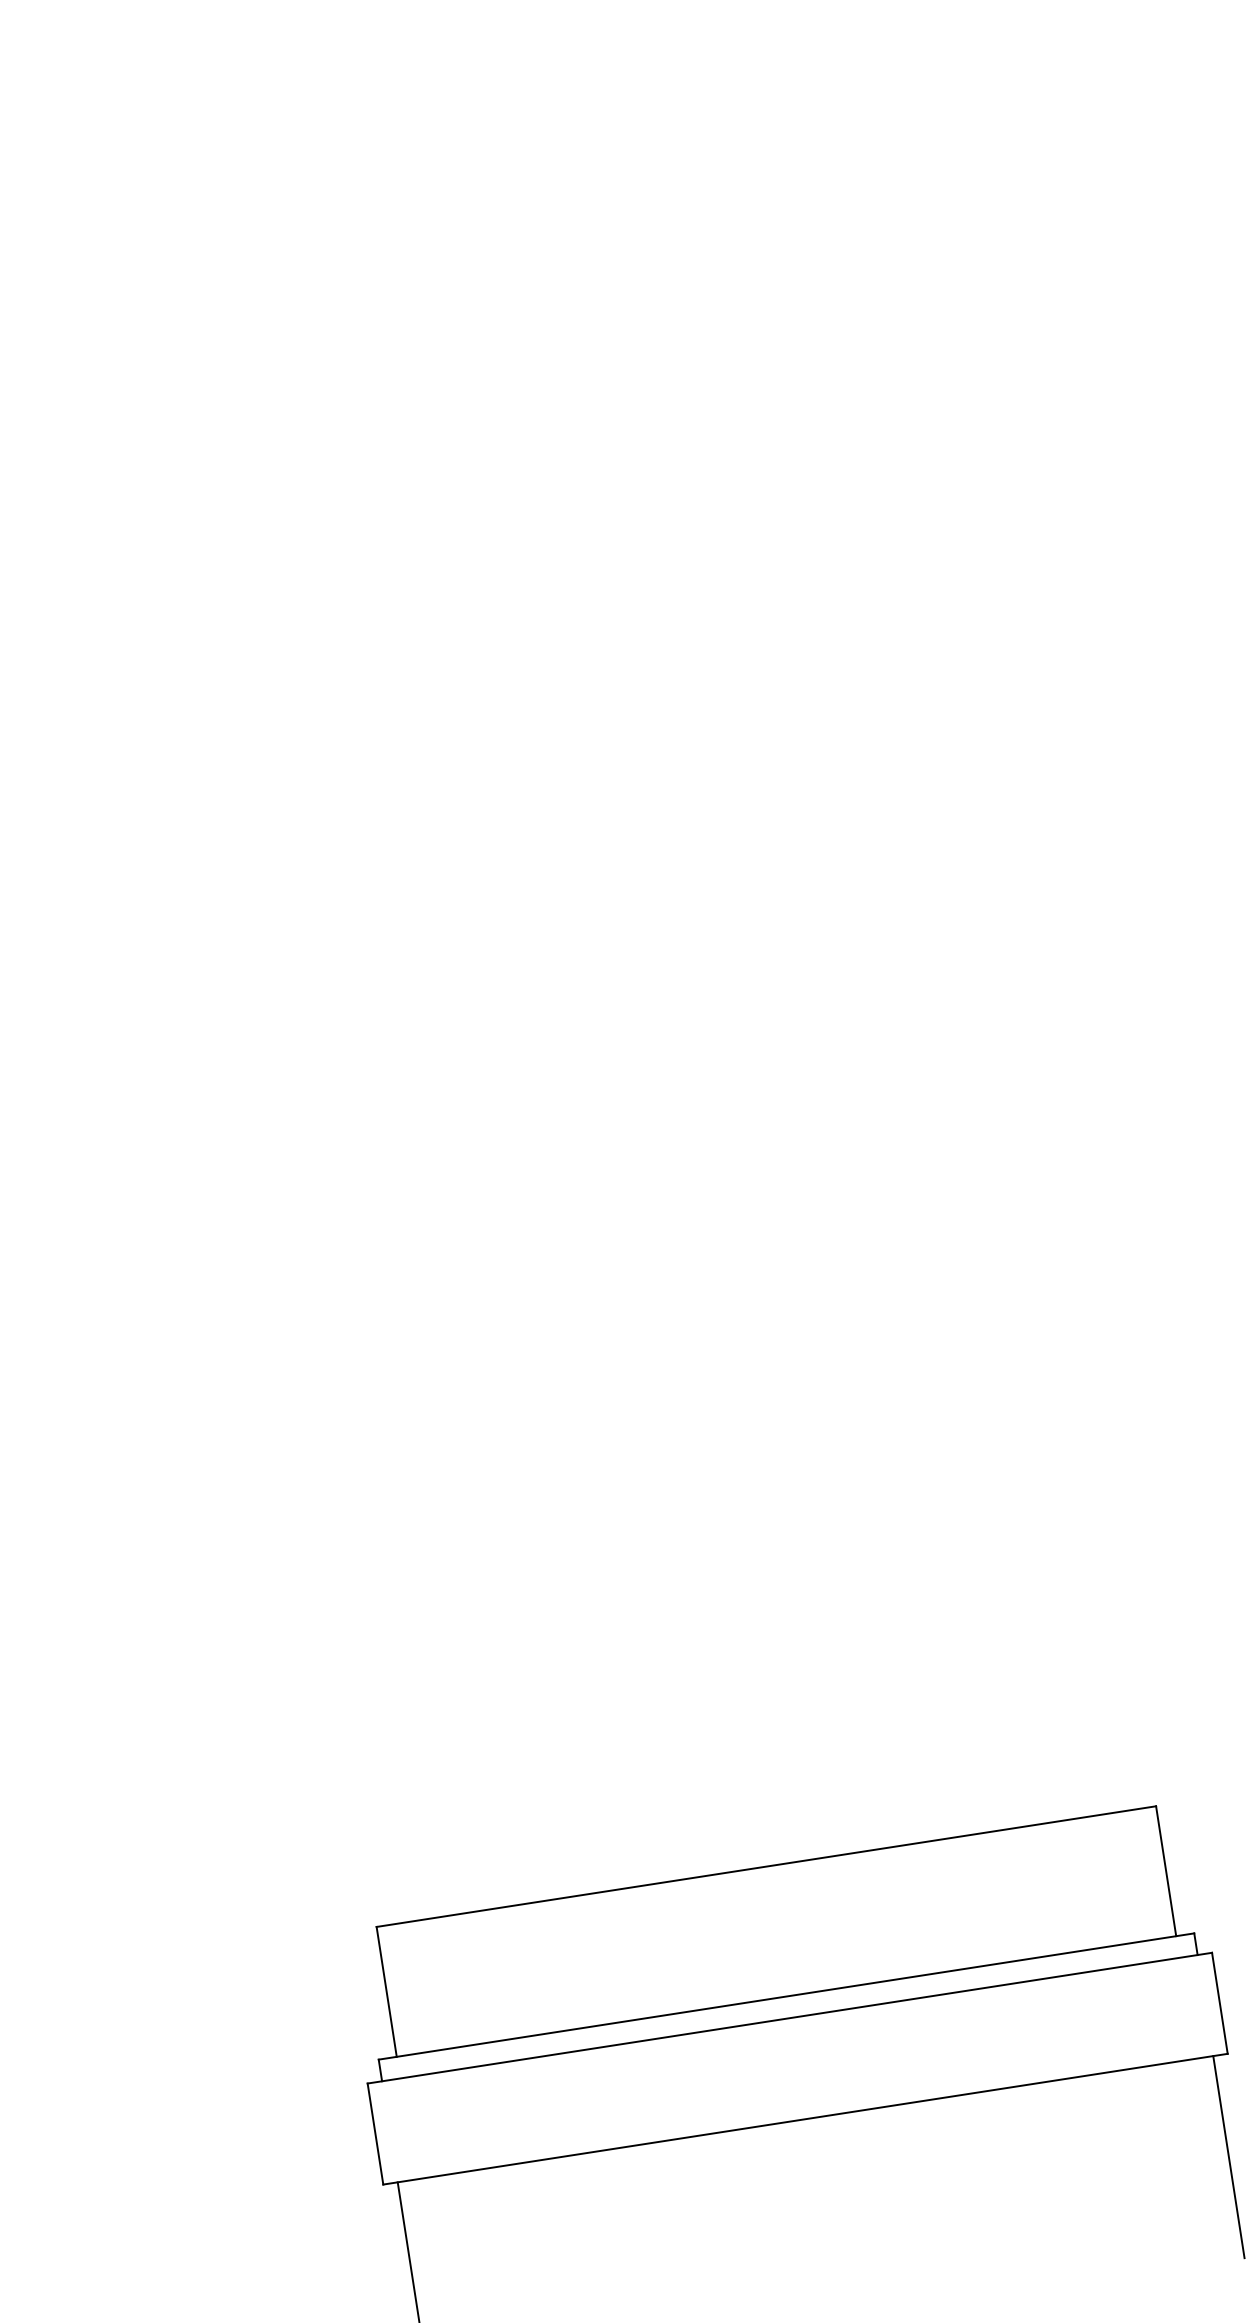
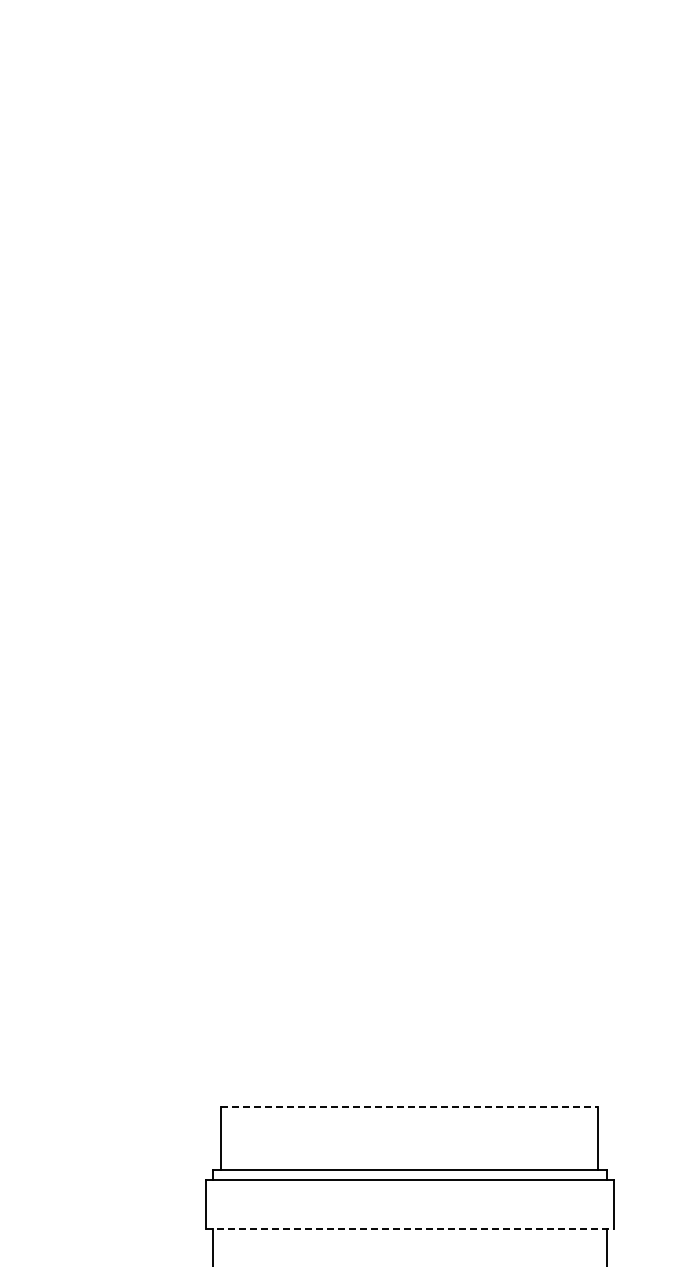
line: (768, 1866) -> (410, 1107), solid -> dashed
line: (805, 2119) -> (409, 1229), solid -> dashed

